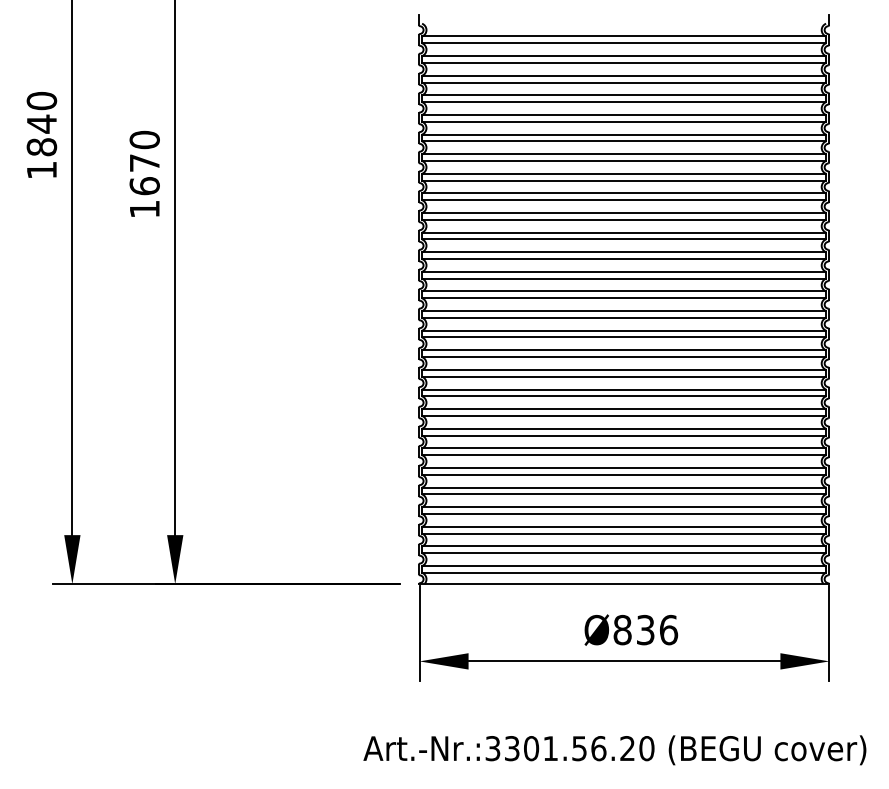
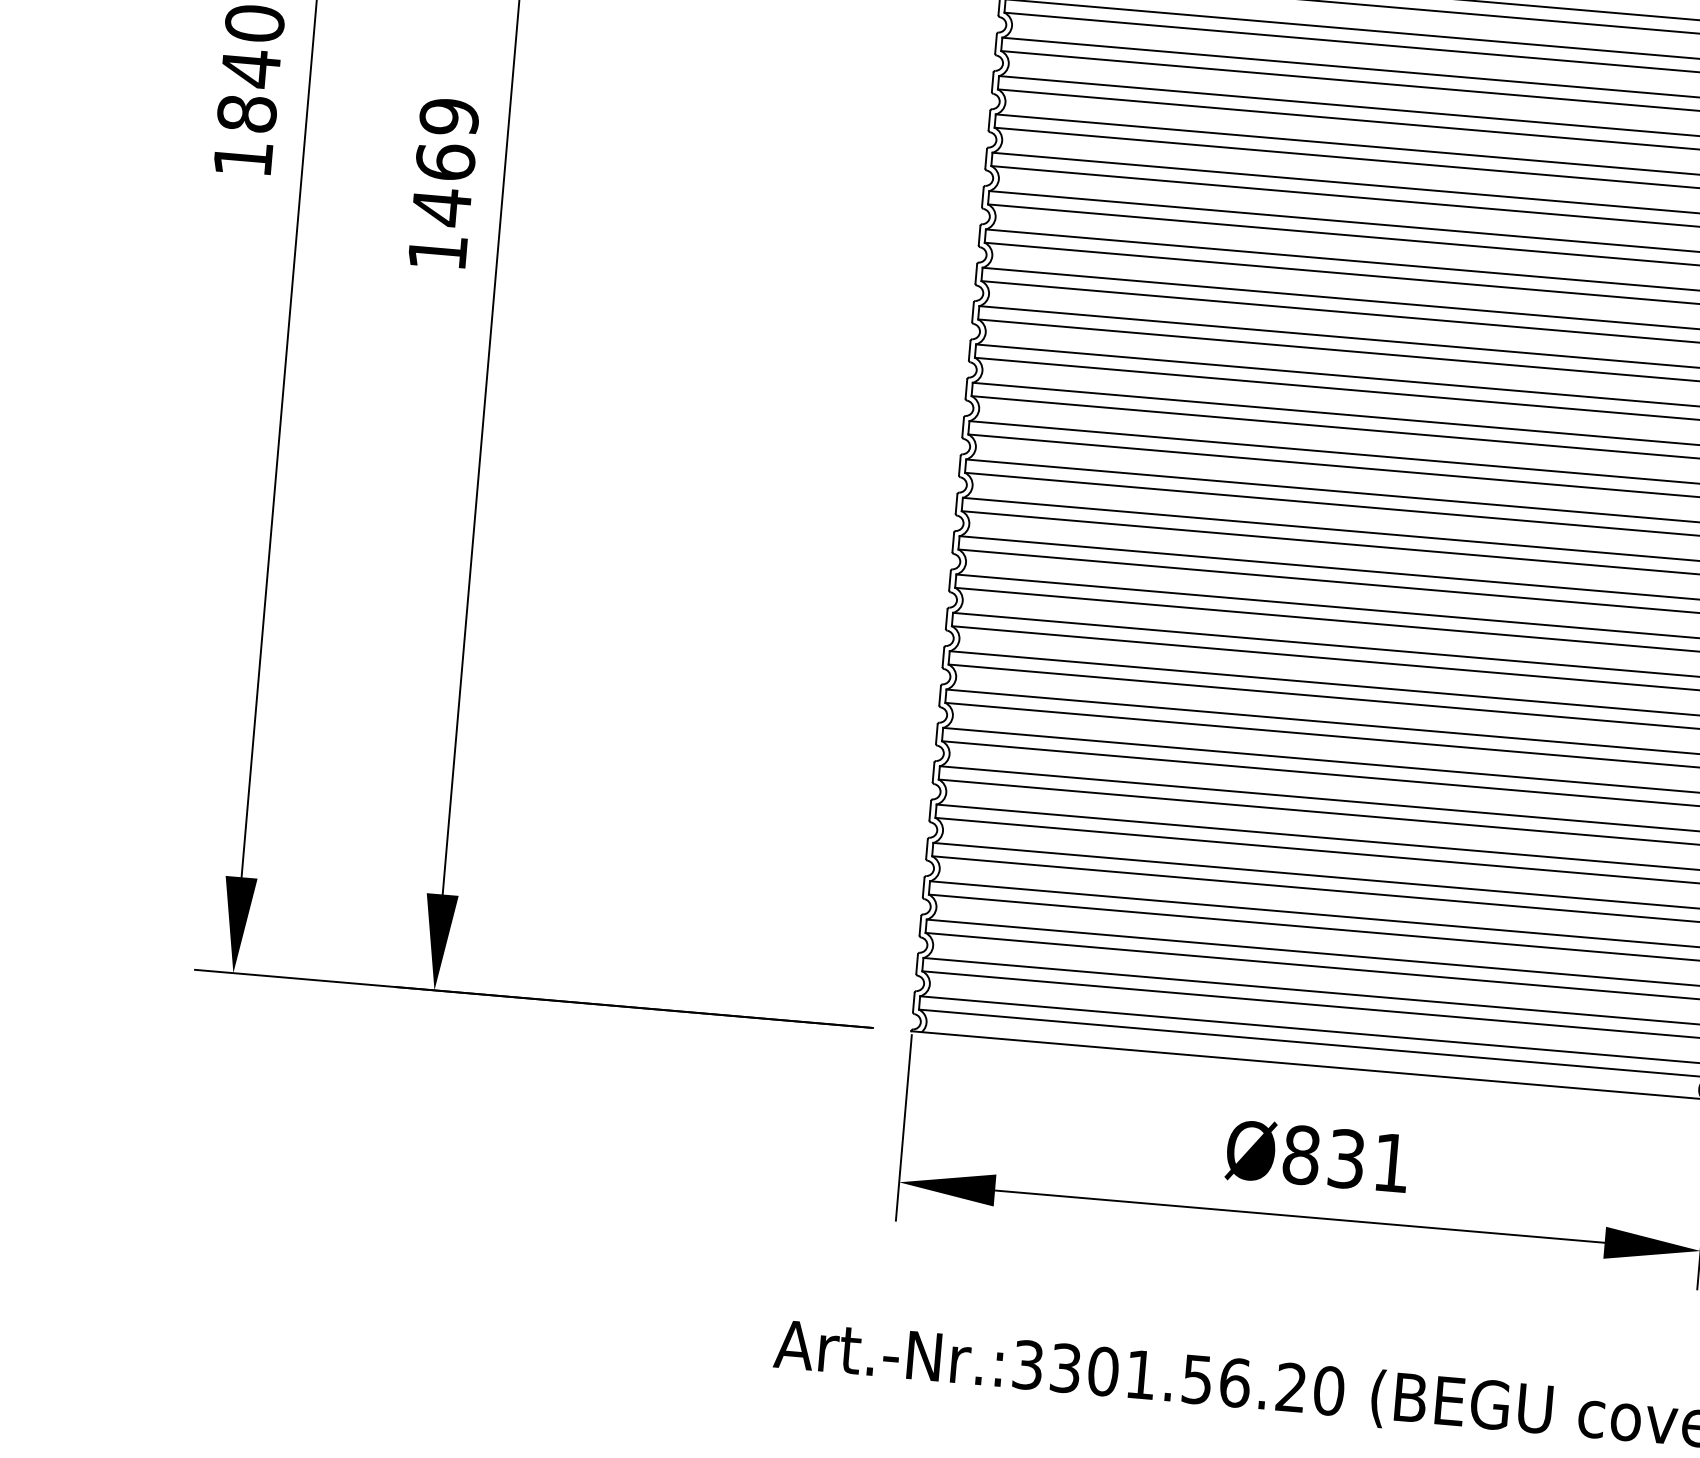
text: (144, 162) -> (445, 160), 1670 -> 1469
text: (669, 629) -> (1393, 1161), Ø836 -> Ø831

